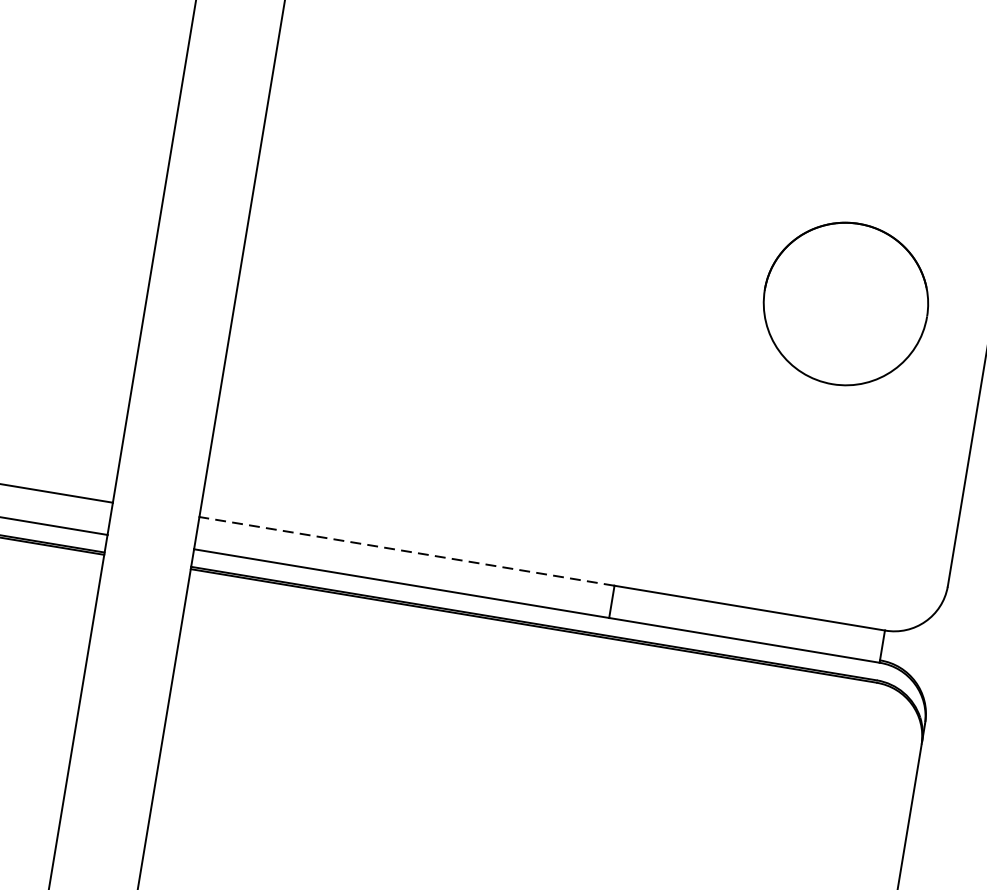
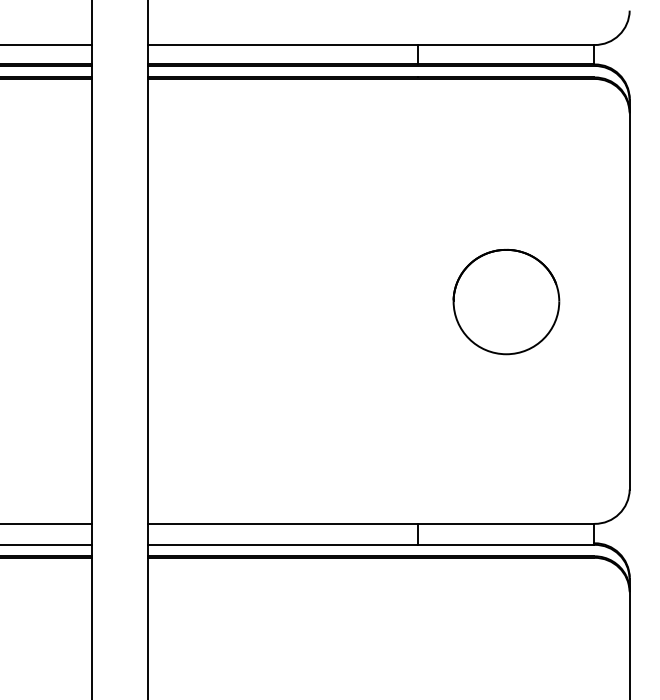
part: (846, 303) -> (506, 301), moved
line: (405, 550) -> (282, 523), dashed -> solid

